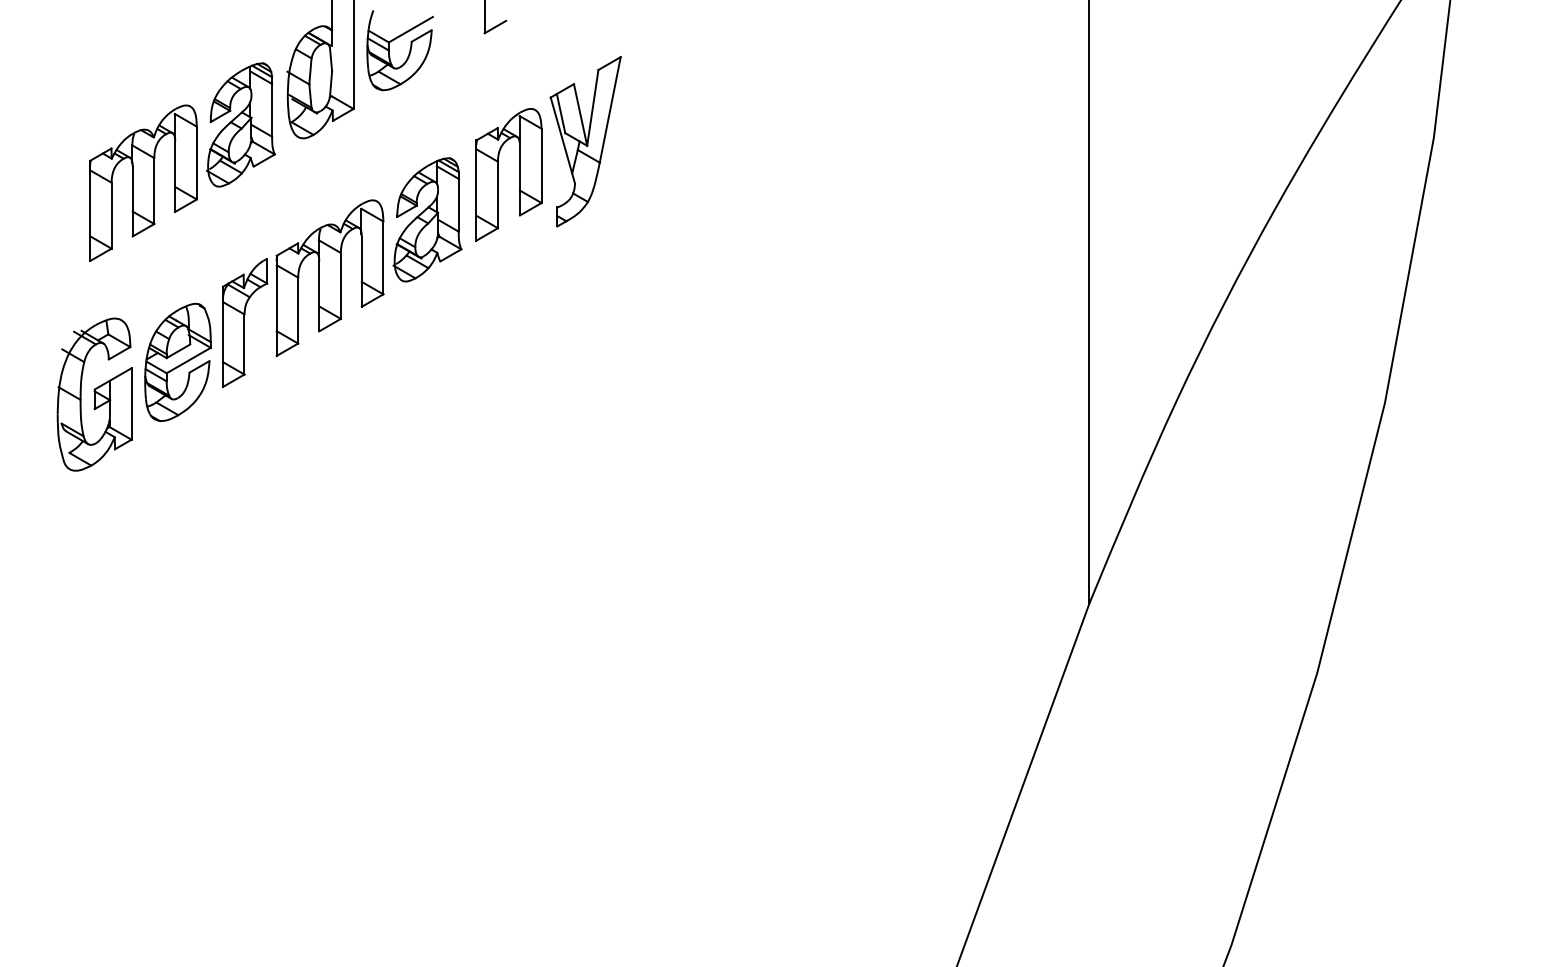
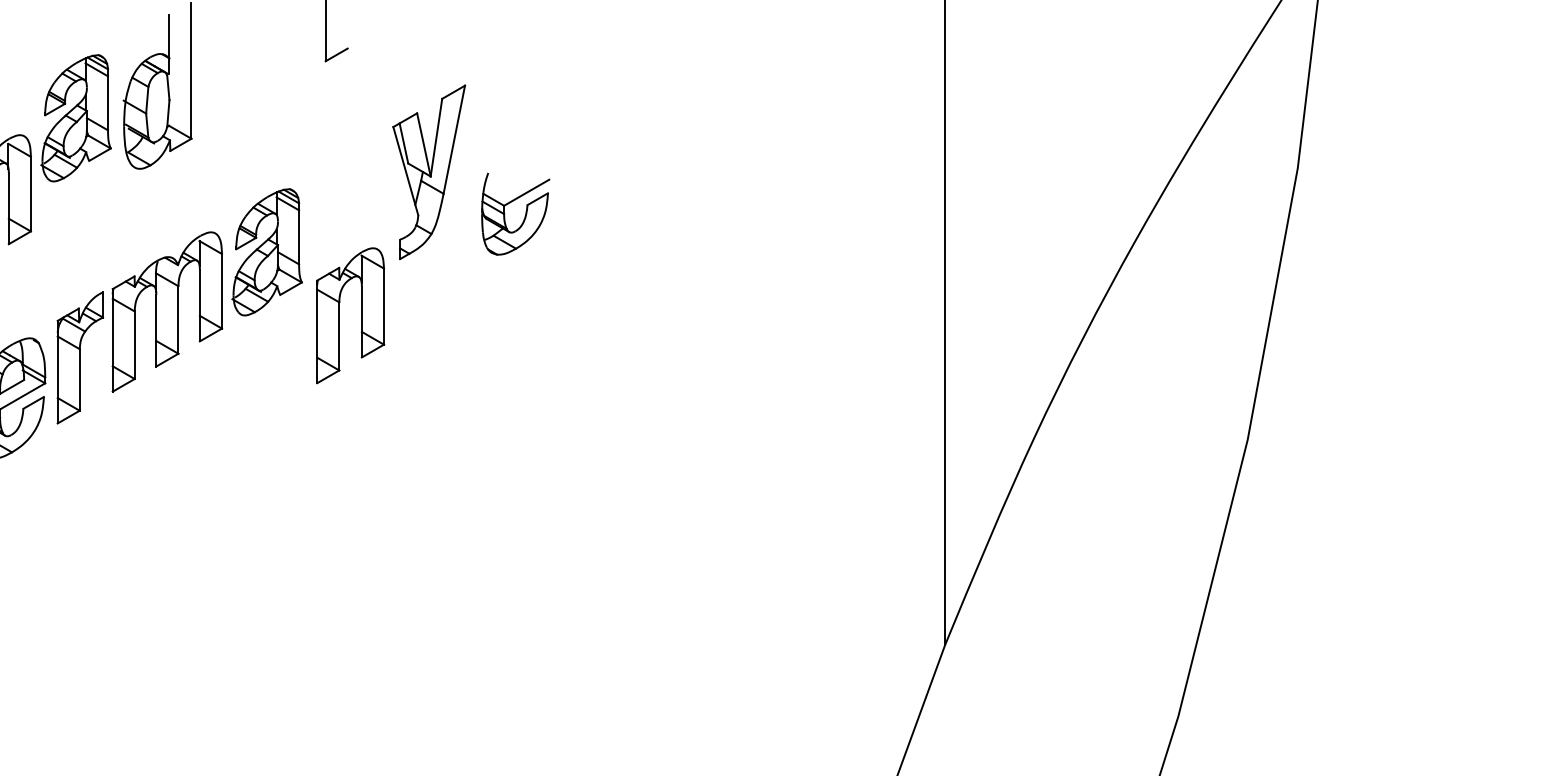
part: (408, 53) -> (524, 217), moved
part: (240, 124) -> (75, 117), moved
part: (498, 174) -> (339, 315), moved

